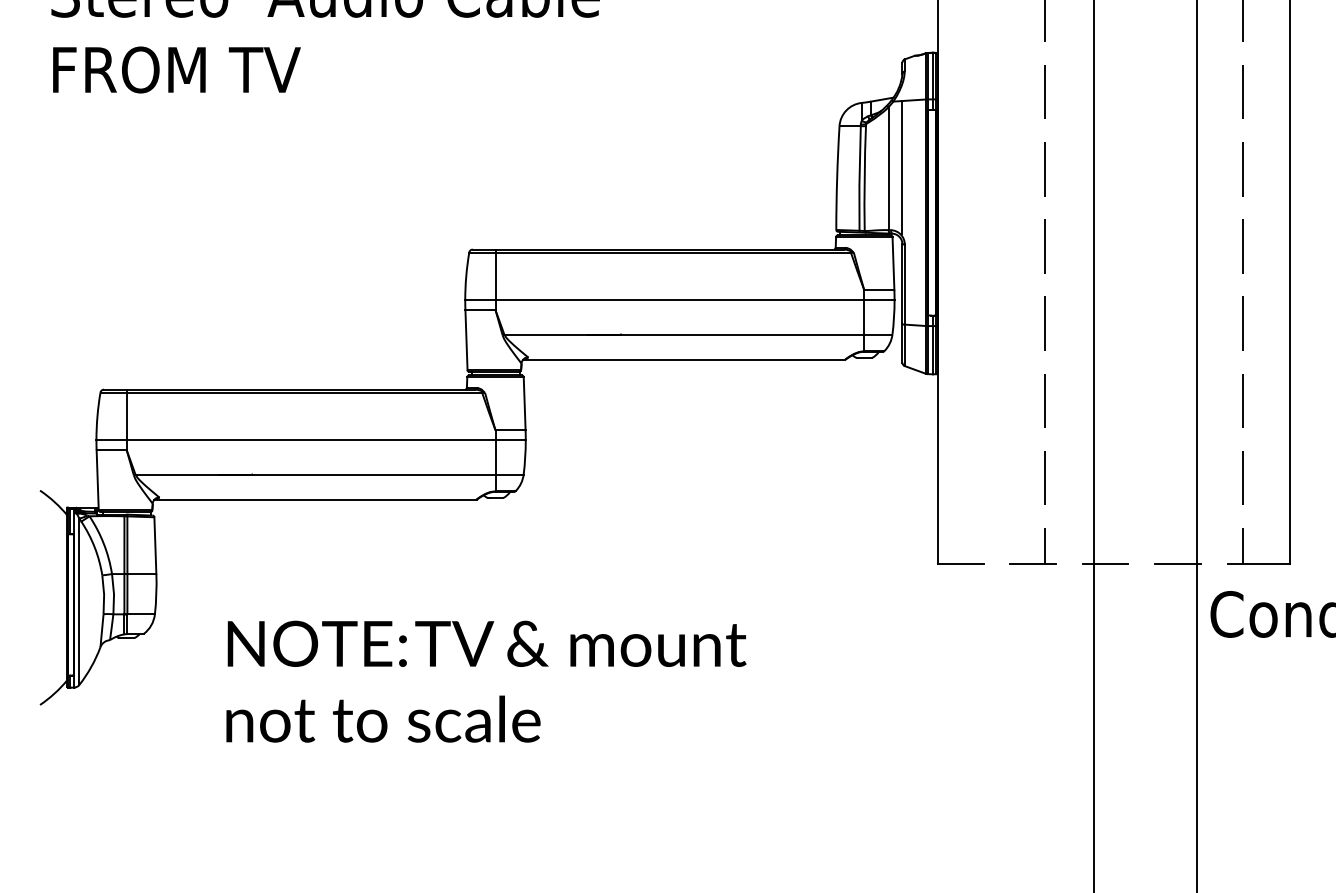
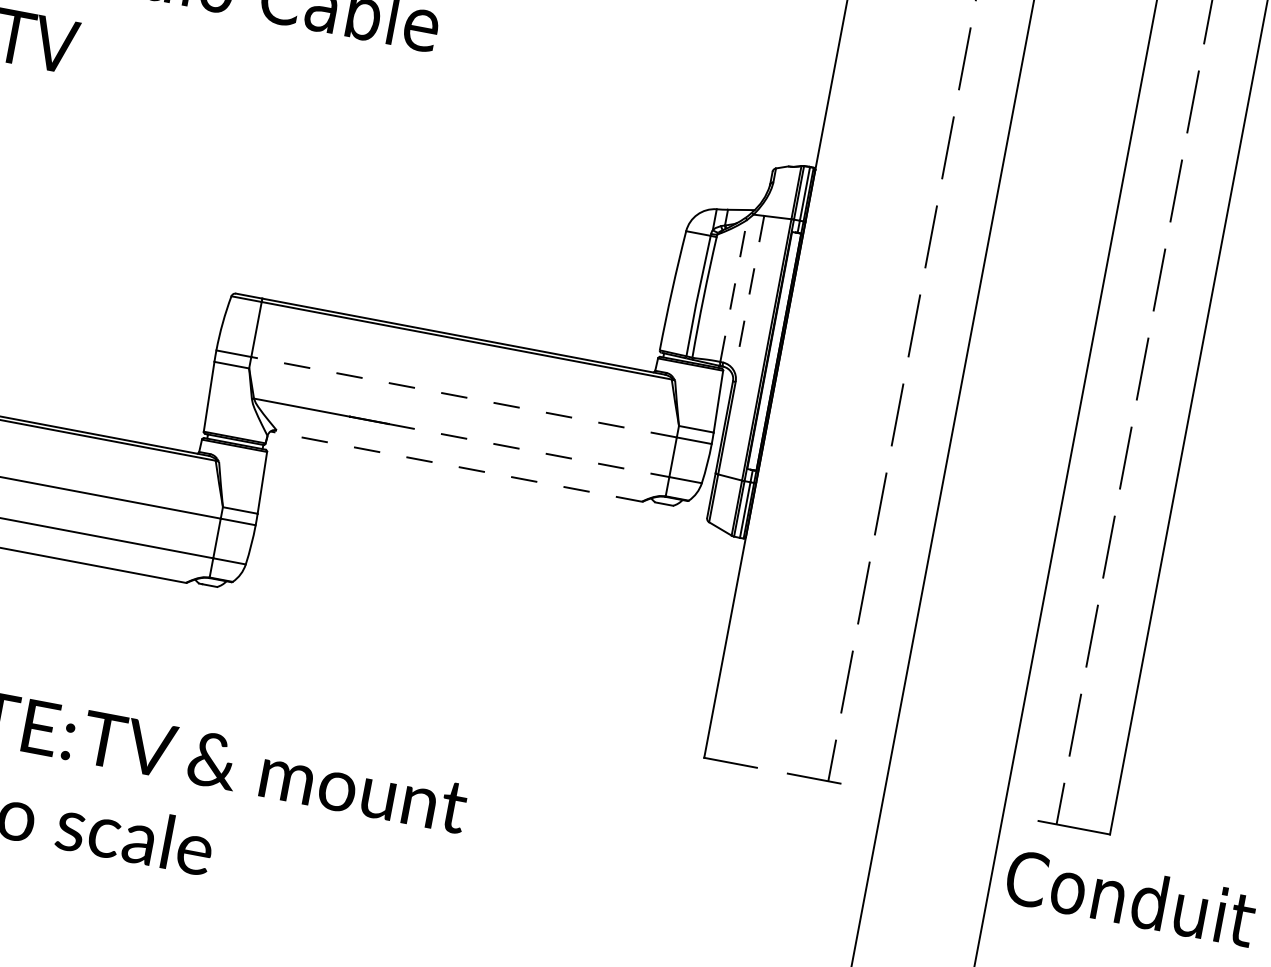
line: (888, 168) -> (733, 290), solid -> dashed
line: (902, 168) -> (749, 293), solid -> dashed
line: (679, 300) -> (463, 397), solid -> dashed
line: (742, 334) -> (528, 450), solid -> dashed
line: (683, 359) -> (455, 466), solid -> dashed
line: (1105, 563) -> (897, 793), removed
line: (1177, 563) -> (980, 809), removed

